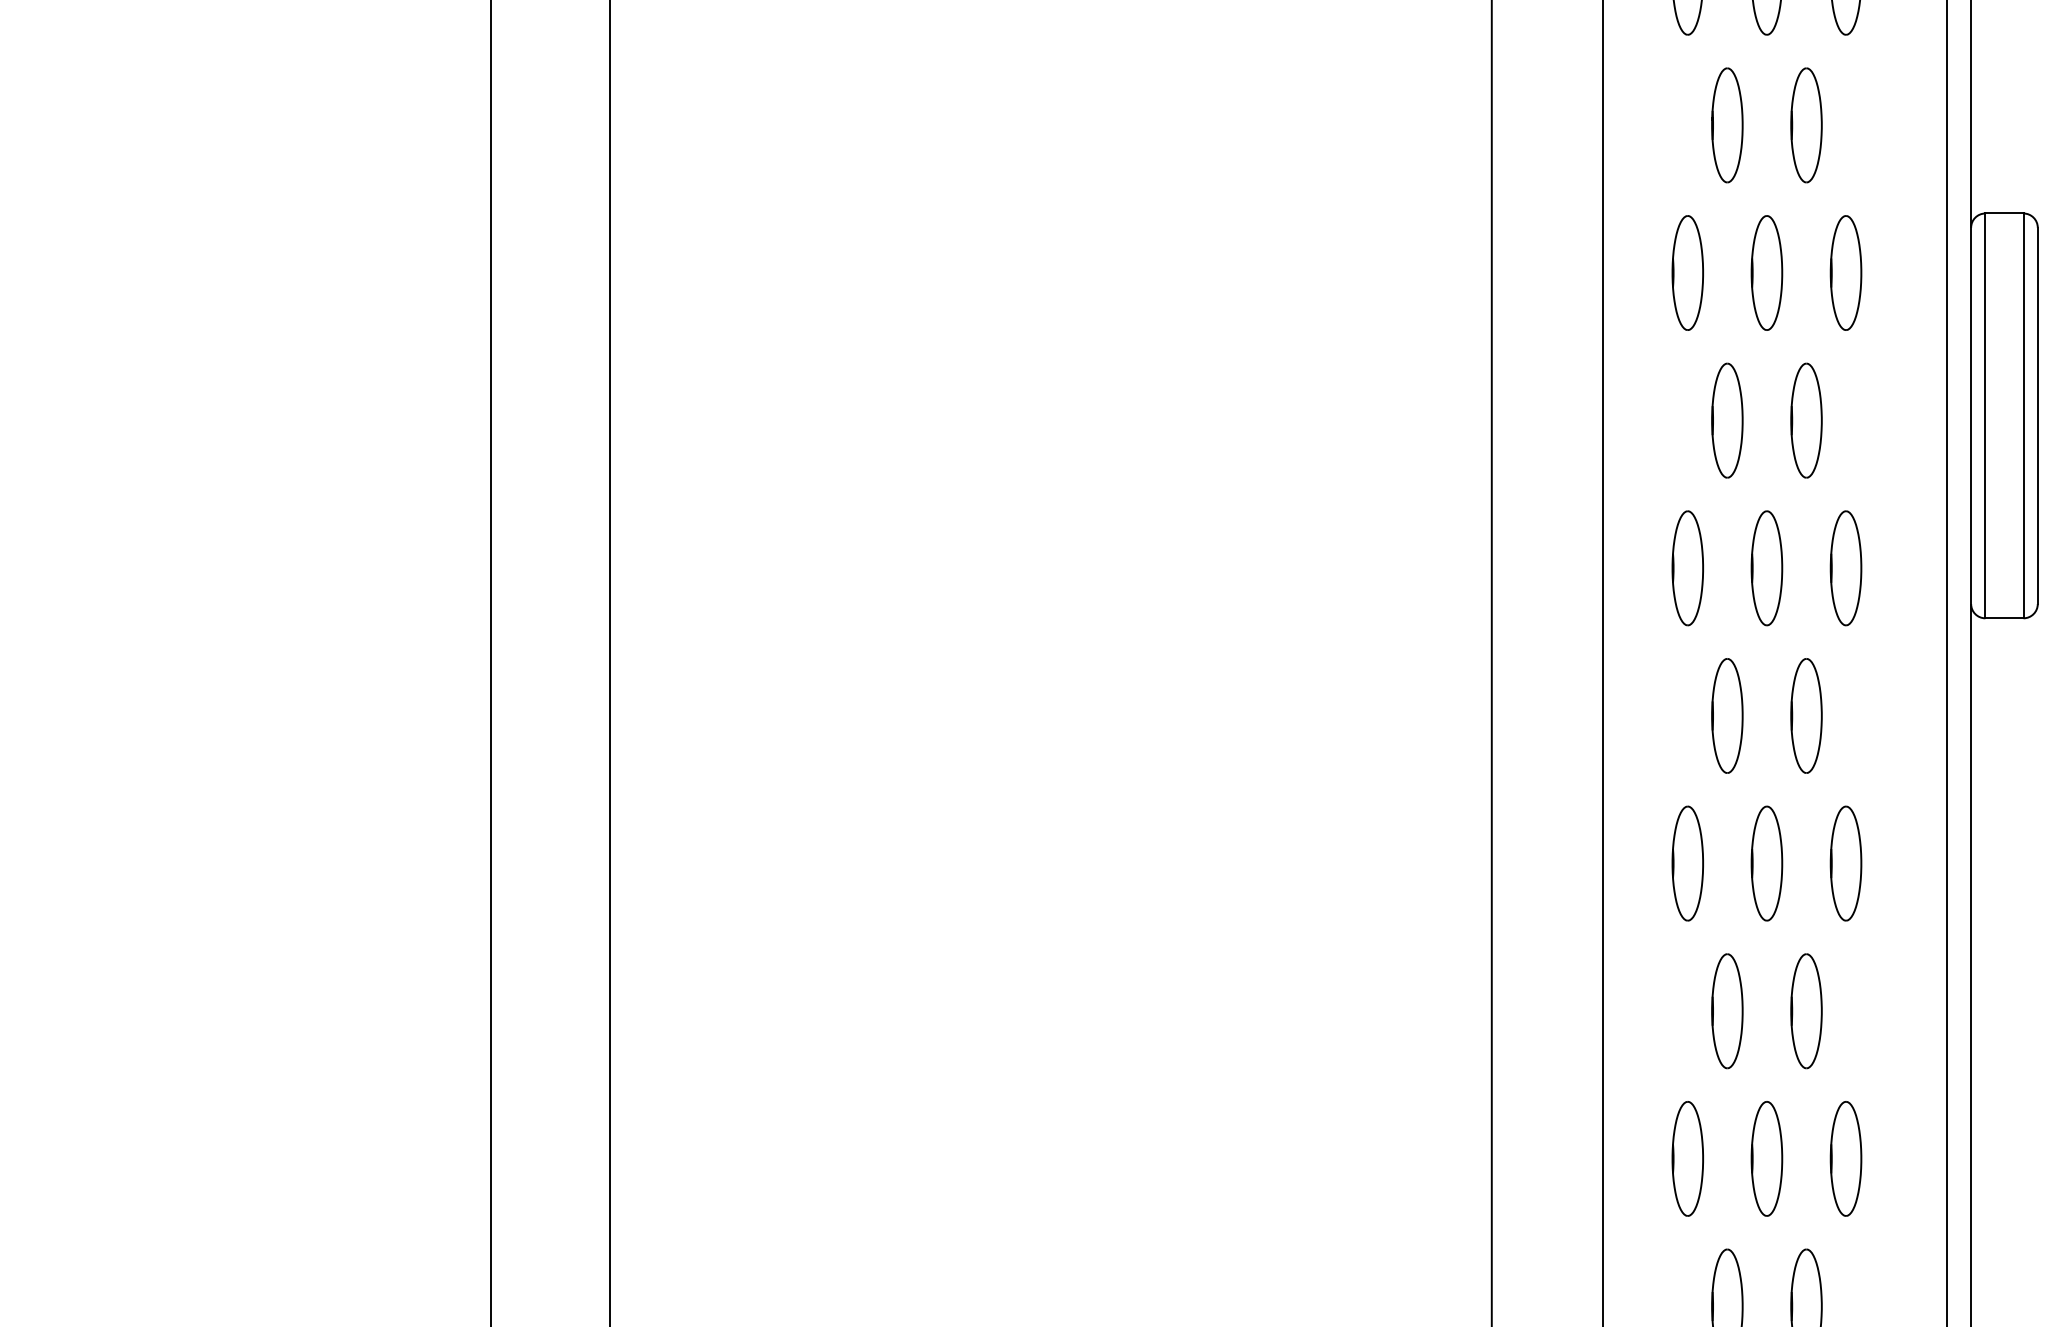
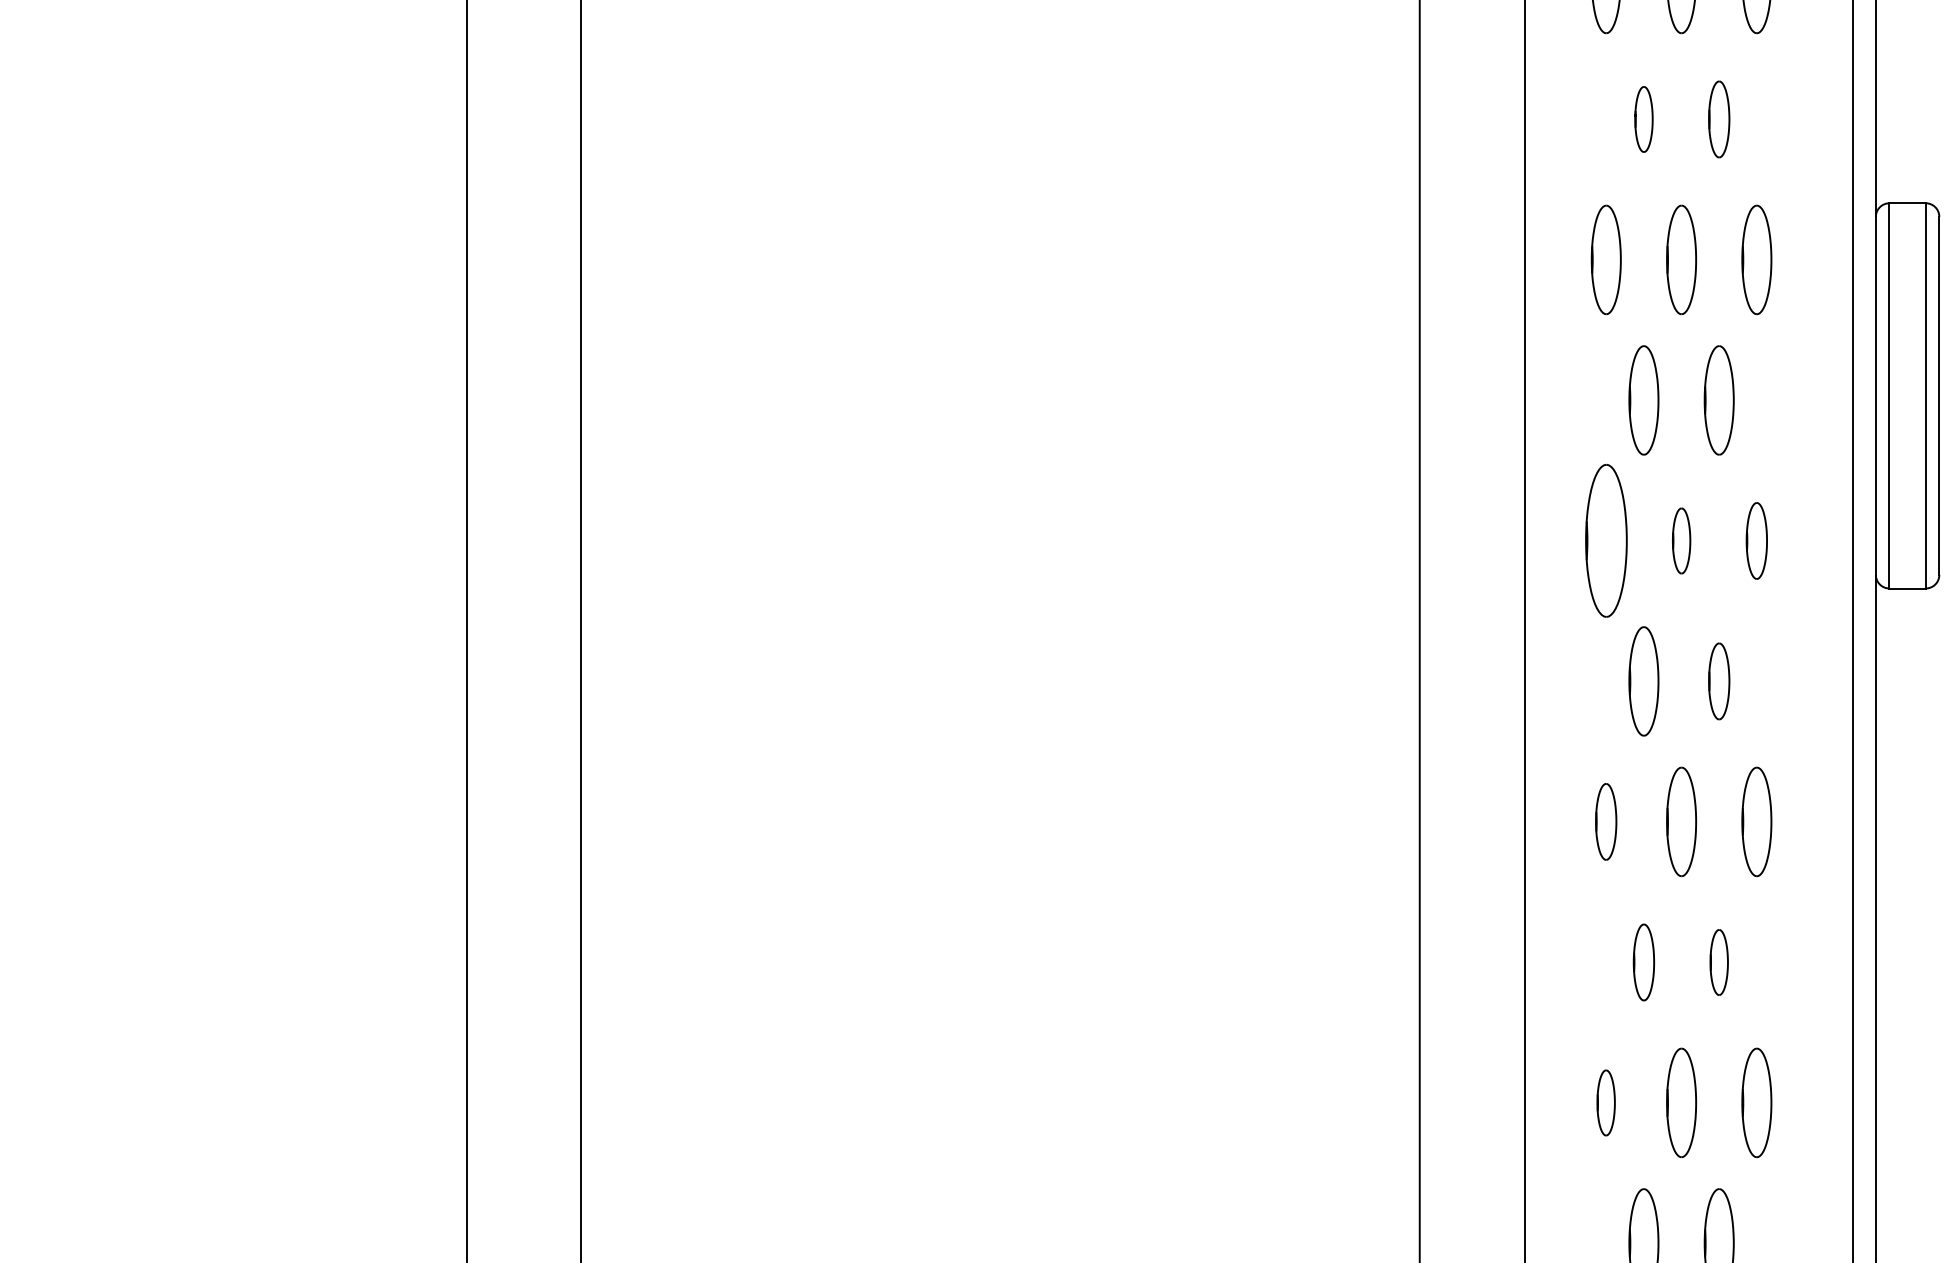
part: (1727, 125) -> (1644, 119), size x0.6
part: (1806, 125) -> (1719, 119), size x0.7
part: (1687, 568) -> (1605, 541), size x1.4
part: (1766, 568) -> (1681, 541), size x0.6
part: (1845, 568) -> (1756, 541), size x0.7
part: (1806, 715) -> (1719, 680), size x0.7
part: (1687, 863) -> (1605, 821), size x0.7
part: (1727, 1011) -> (1644, 962), size x0.7
part: (1806, 1011) -> (1719, 962), size x0.6
part: (1687, 1158) -> (1605, 1102), size x0.6

